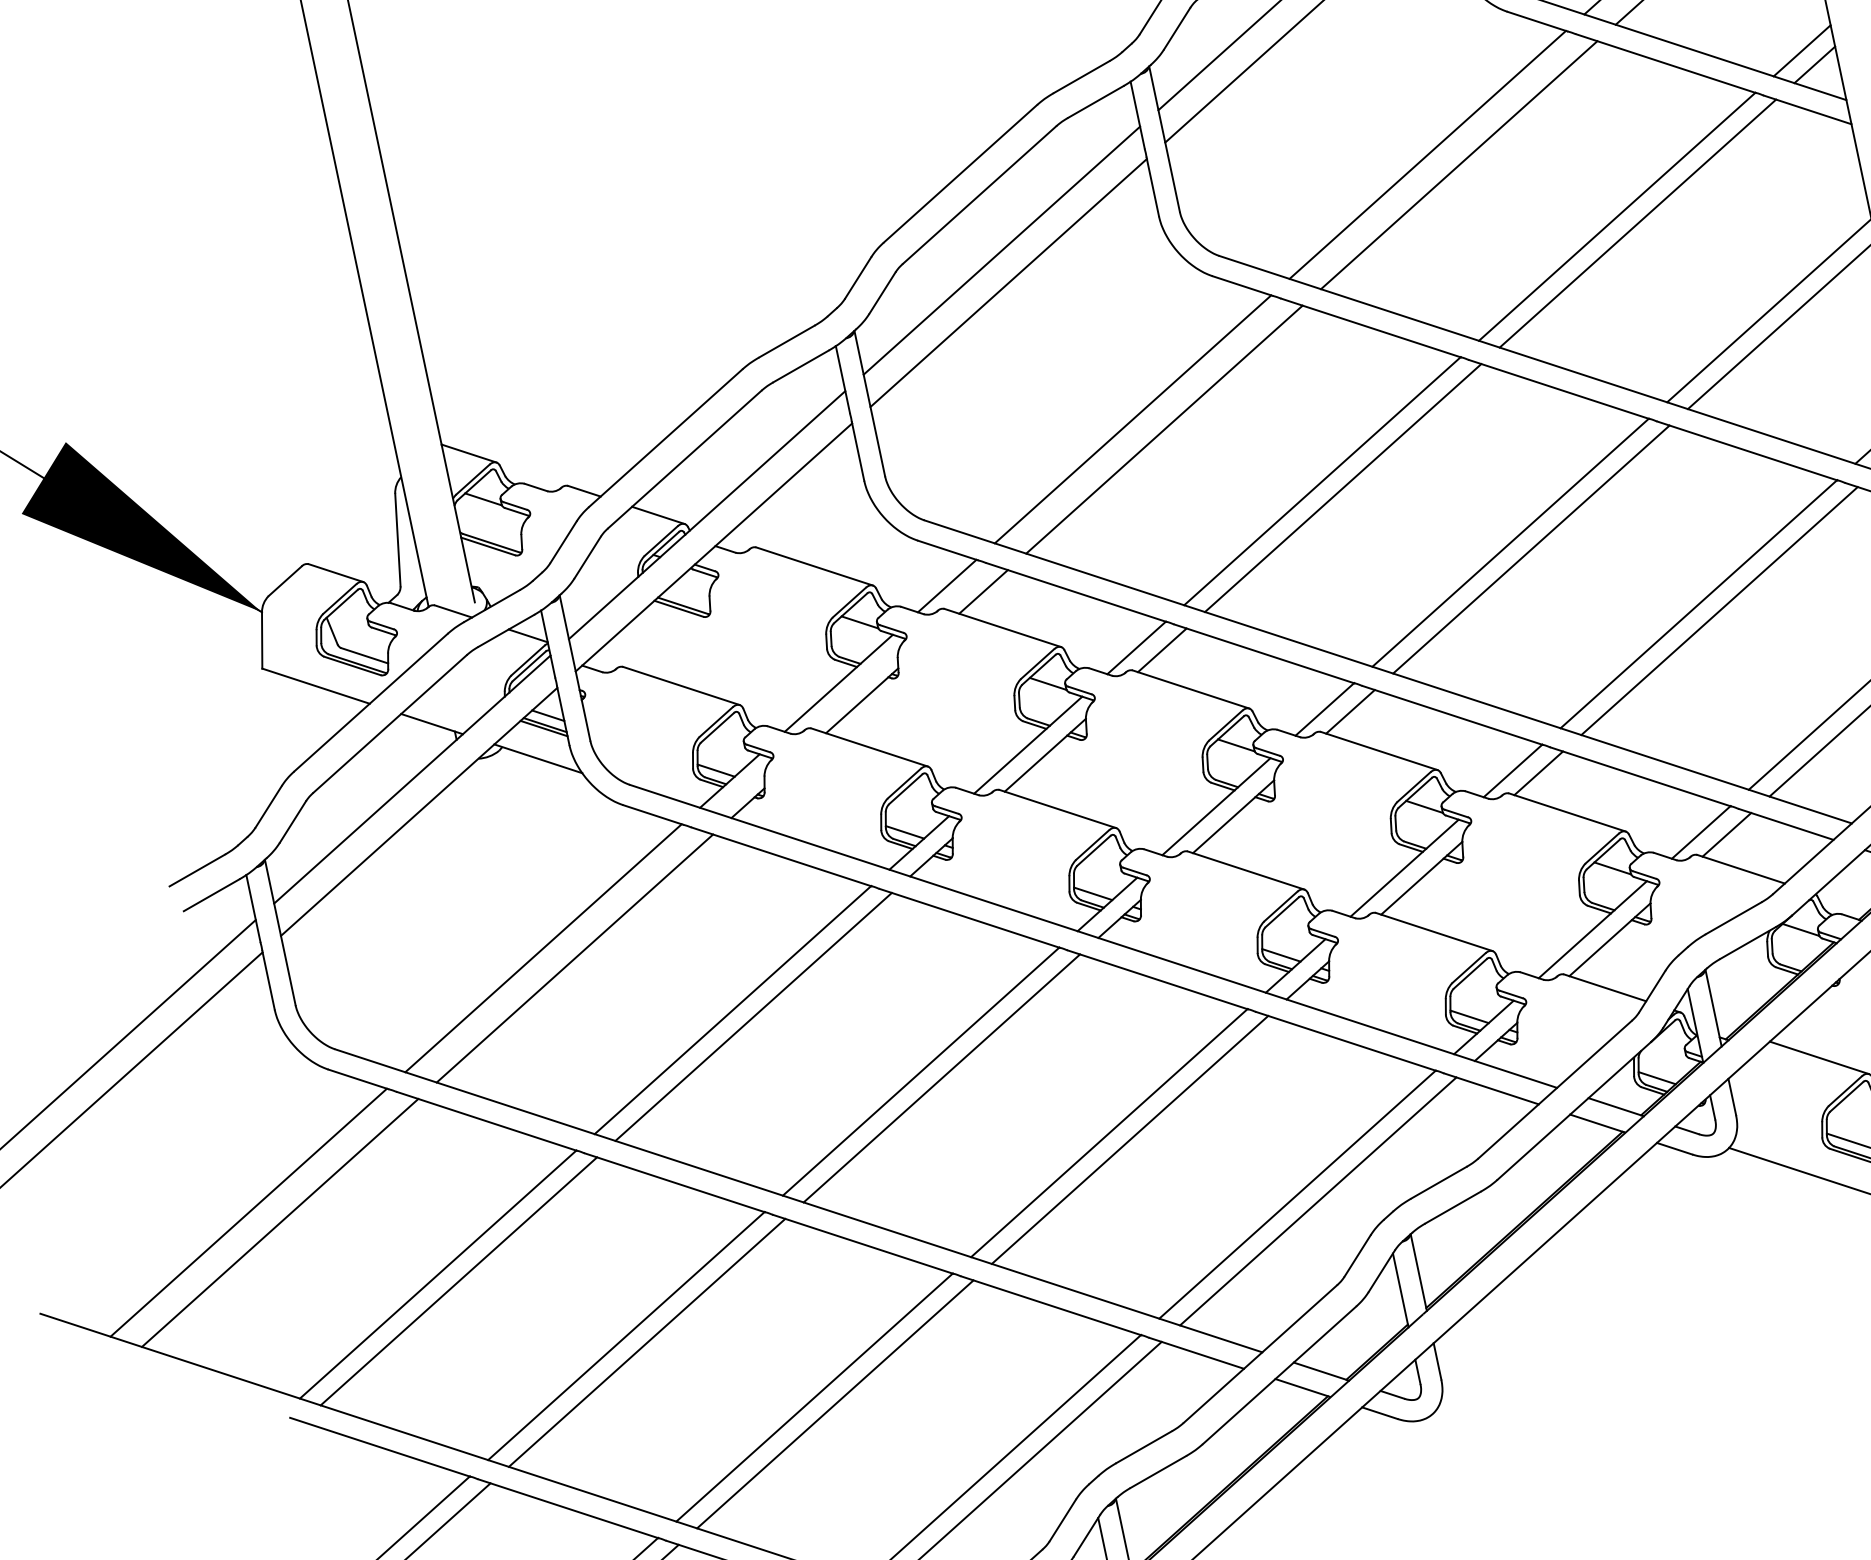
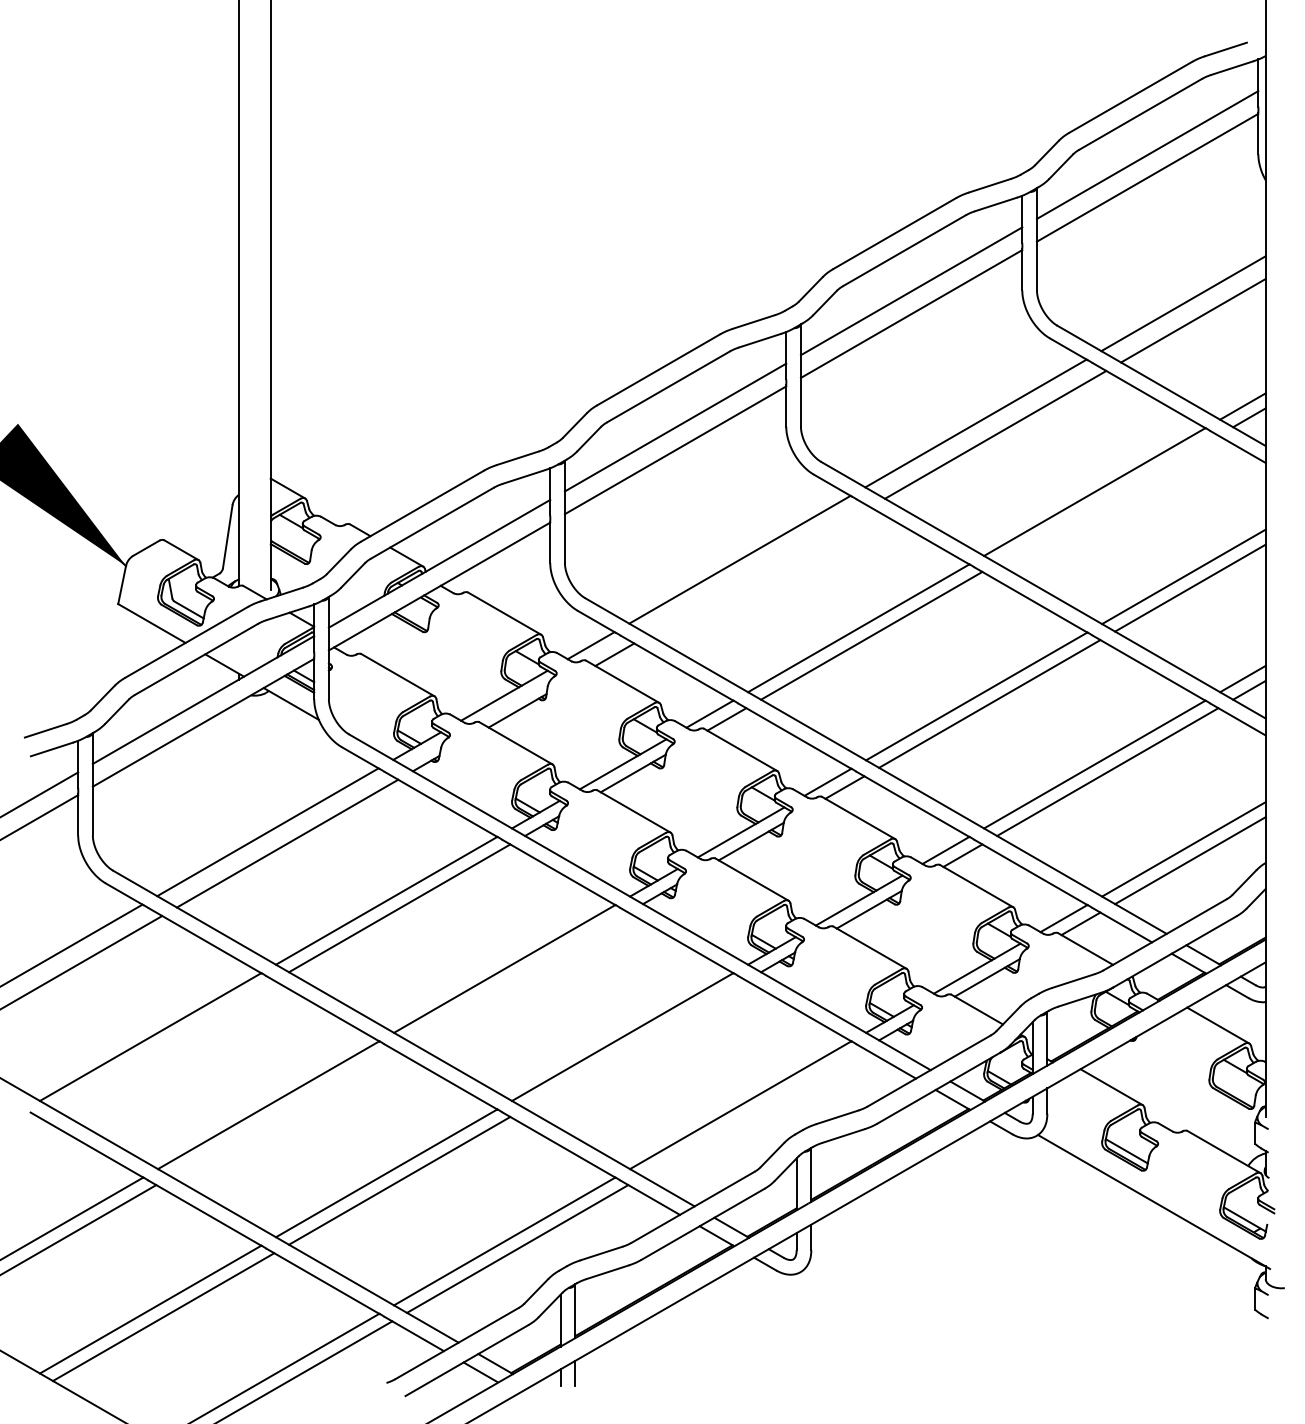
line: (1637, 223) -> (1107, 499), removed
line: (1164, 430) -> (759, 571), removed
line: (941, 1078) -> (517, 976), removed
line: (1129, 1139) -> (635, 1044), removed
line: (1317, 1201) -> (753, 1112), removed
line: (458, 1281) -> (163, 1044), removed
line: (646, 1342) -> (281, 1112), removed

